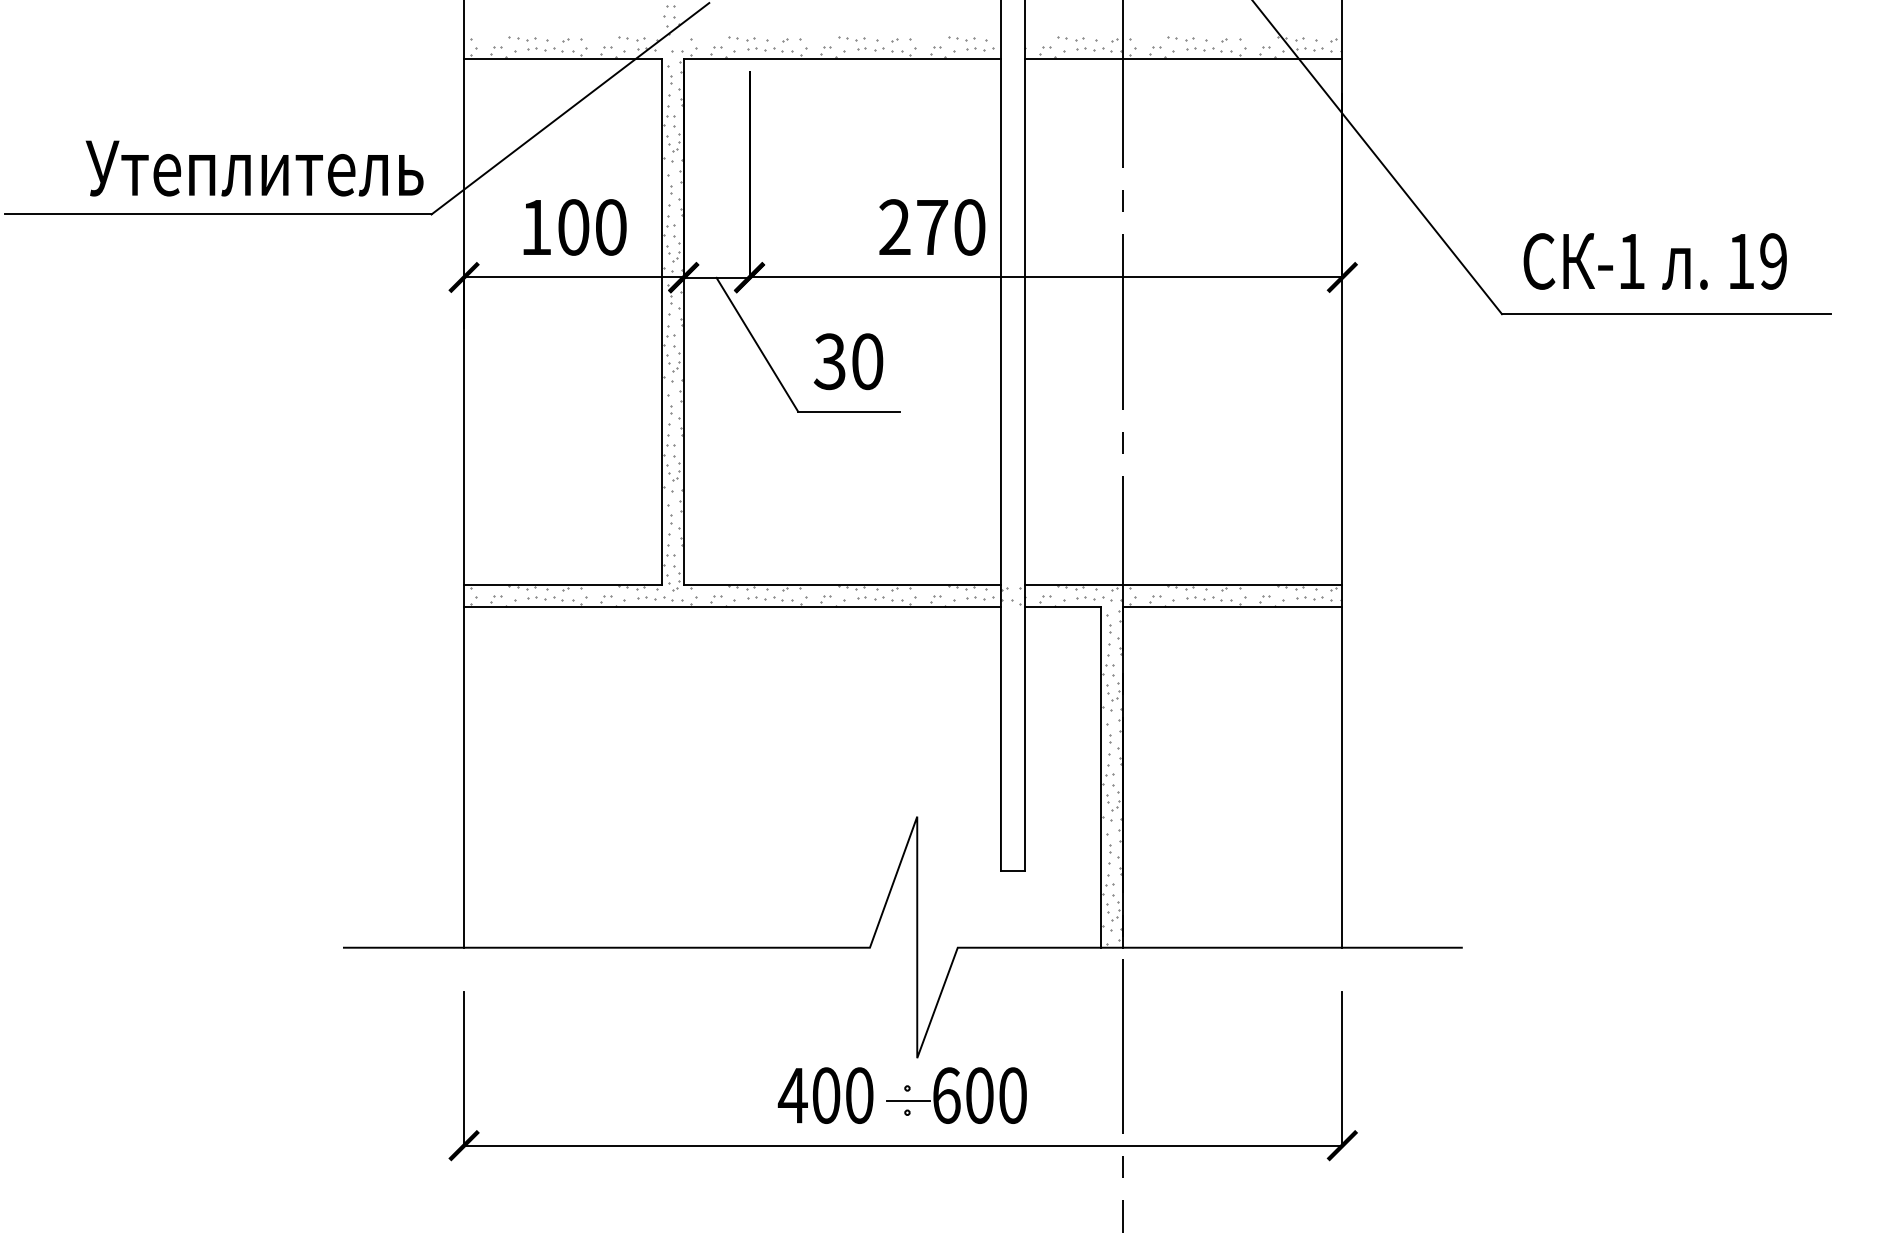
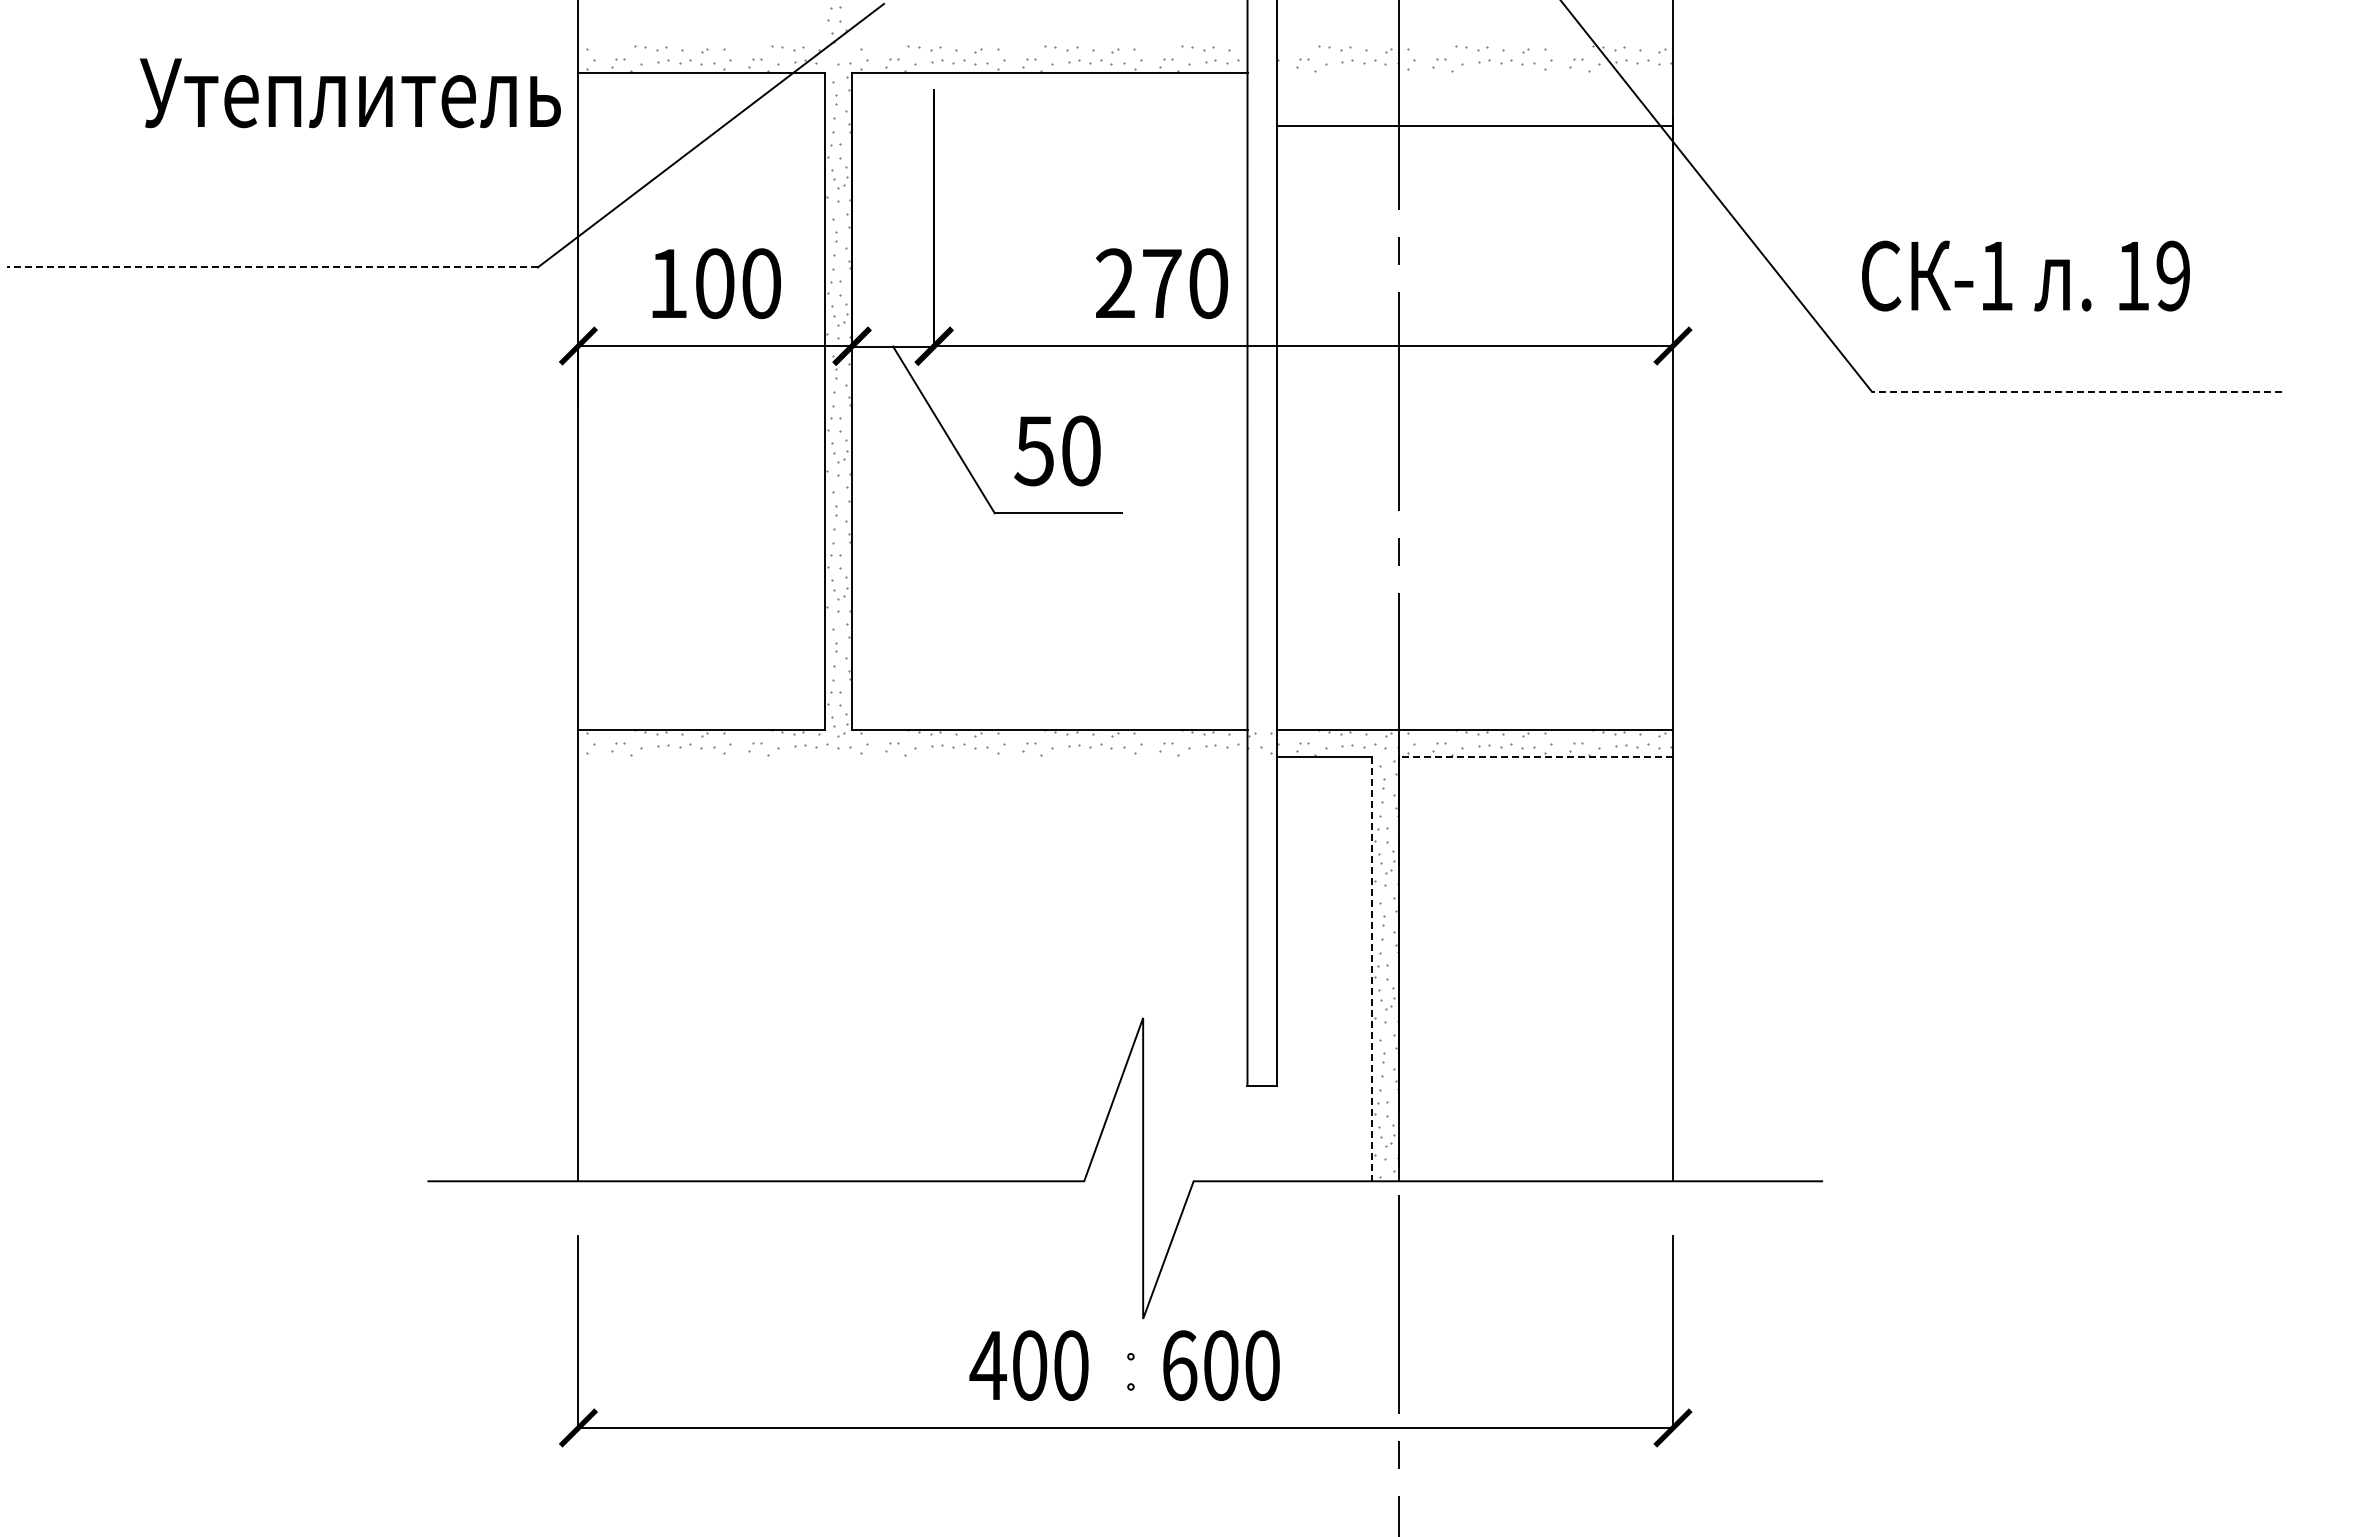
line: (1183, 58) -> (1475, 126), moved
text: (254, 168) -> (350, 93), moved
line: (217, 214) -> (271, 267), solid -> dashed
text: (1654, 261) -> (2025, 275), moved
line: (1666, 313) -> (2076, 391), solid -> dashed
text: (829, 361) -> (1033, 450), 30 -> 50
line: (732, 607) -> (912, 757), removed
line: (1232, 607) -> (1536, 757), solid -> dashed
line: (1100, 777) -> (1371, 969), solid -> dashed
line: (907, 1100) -> (1131, 1371), removed

